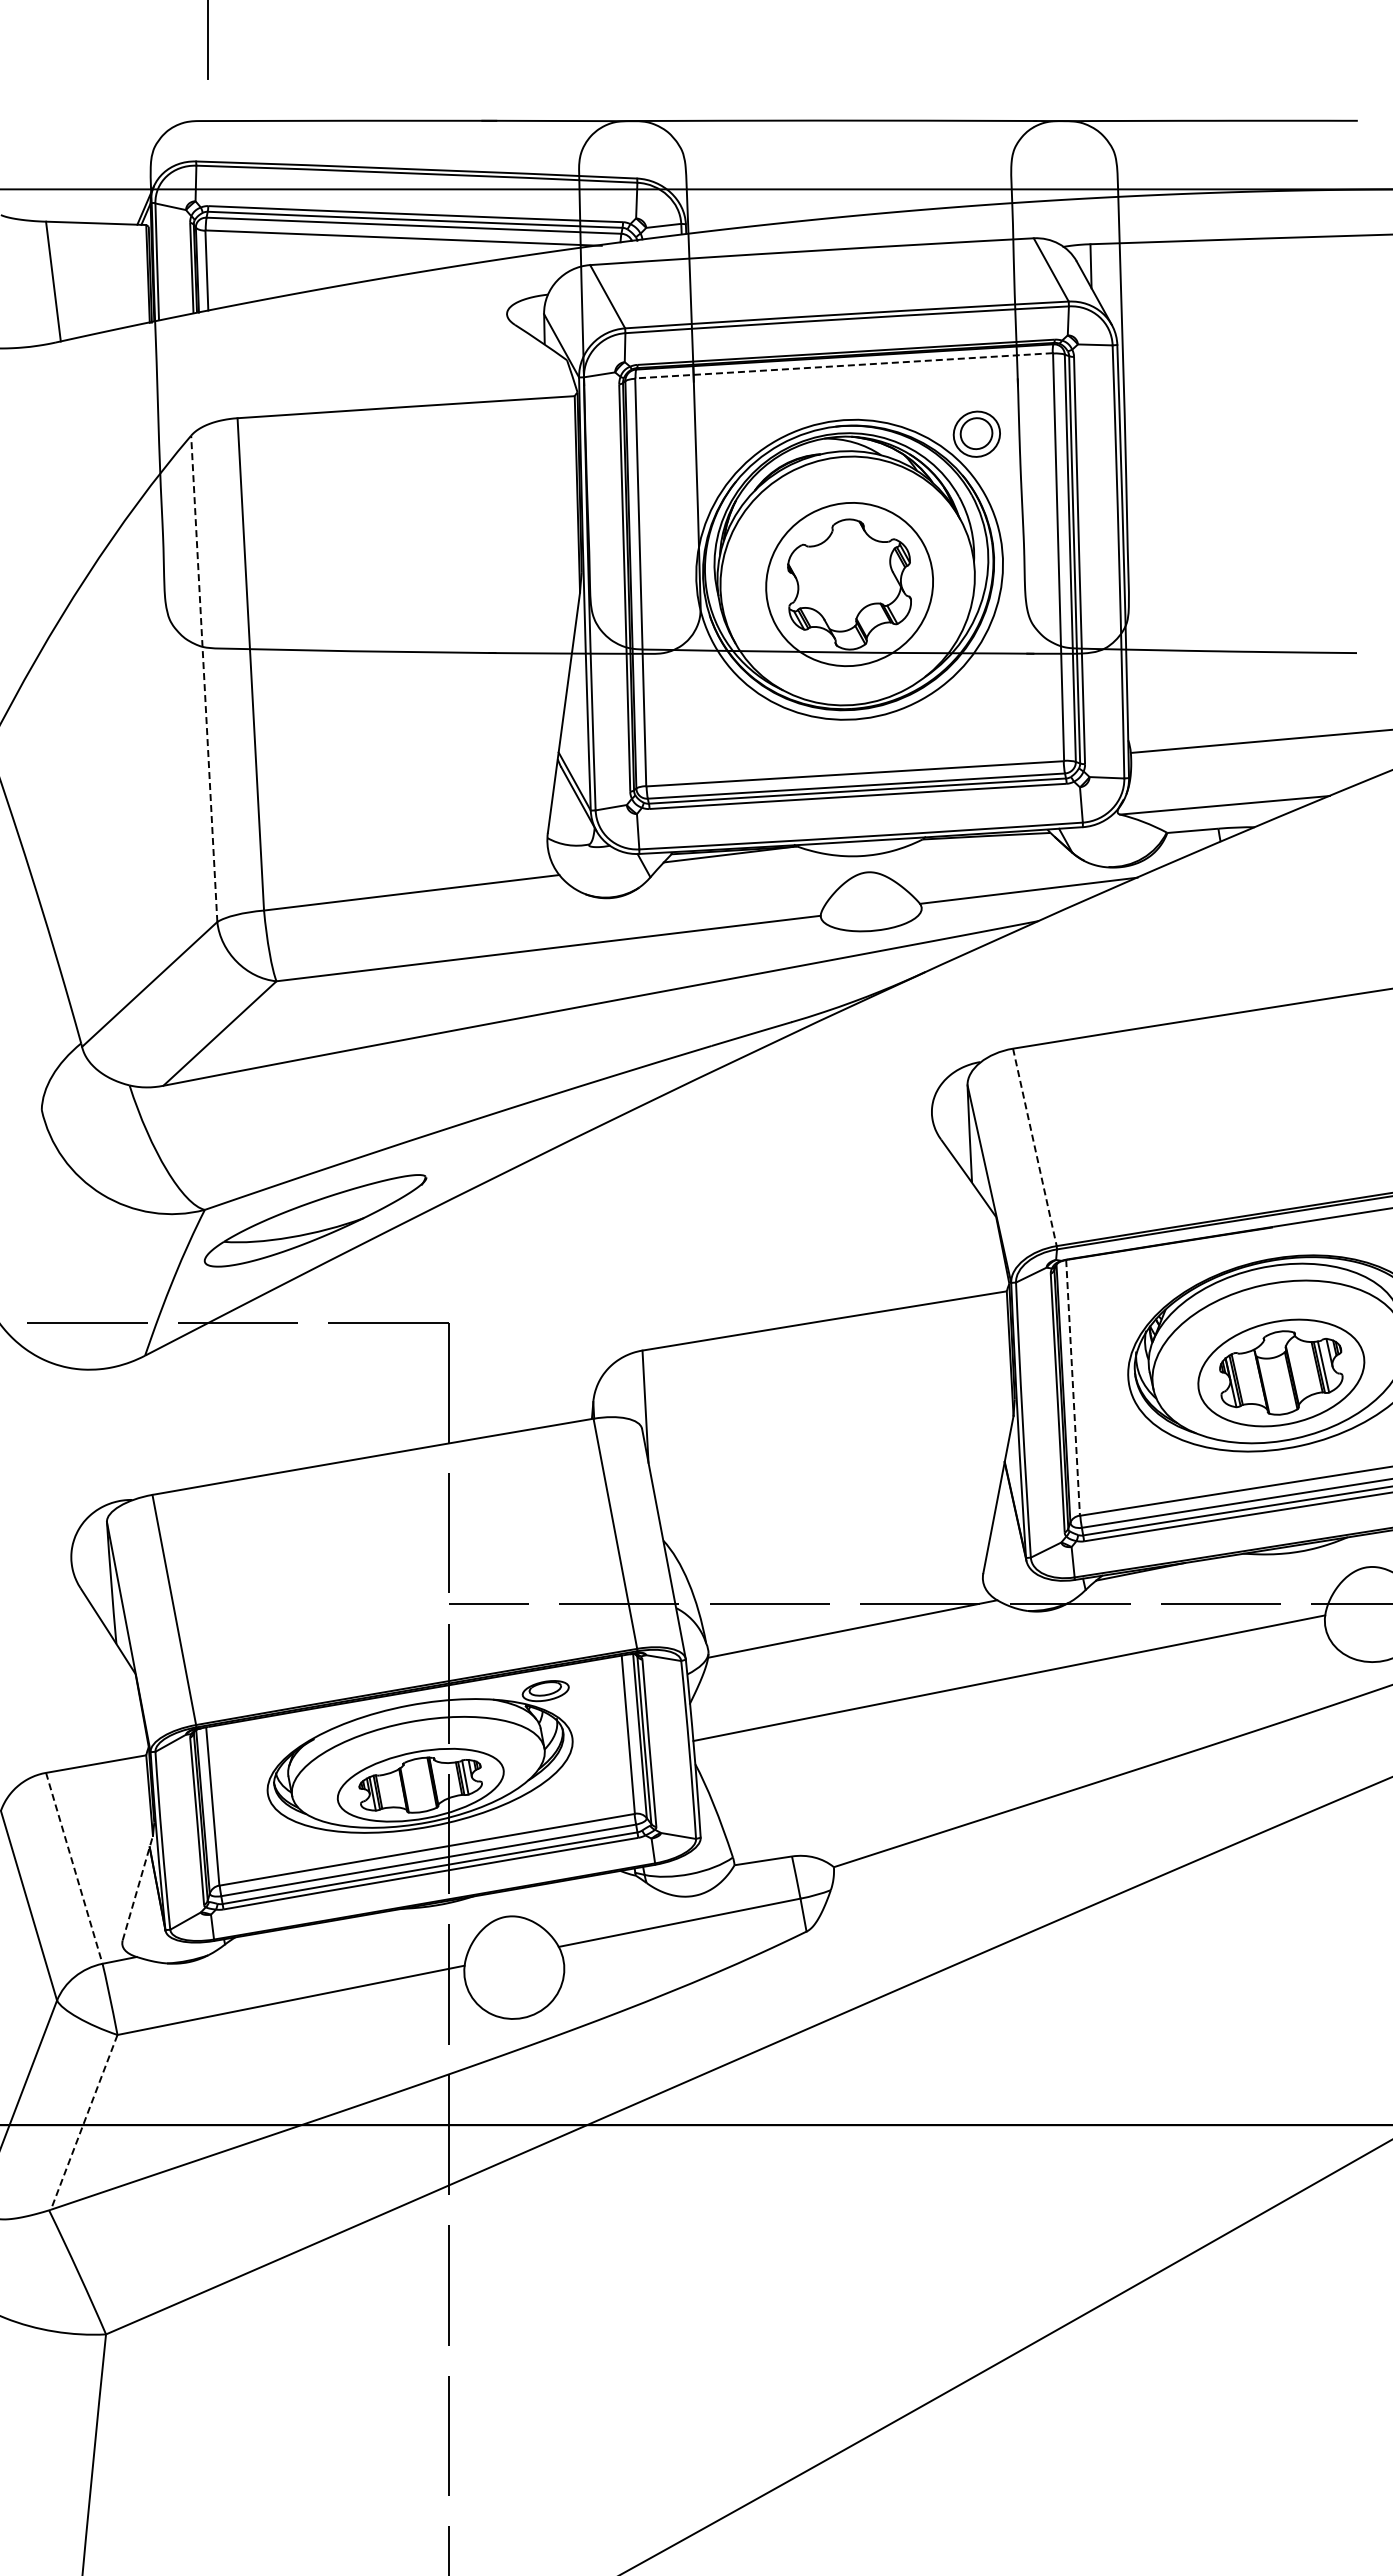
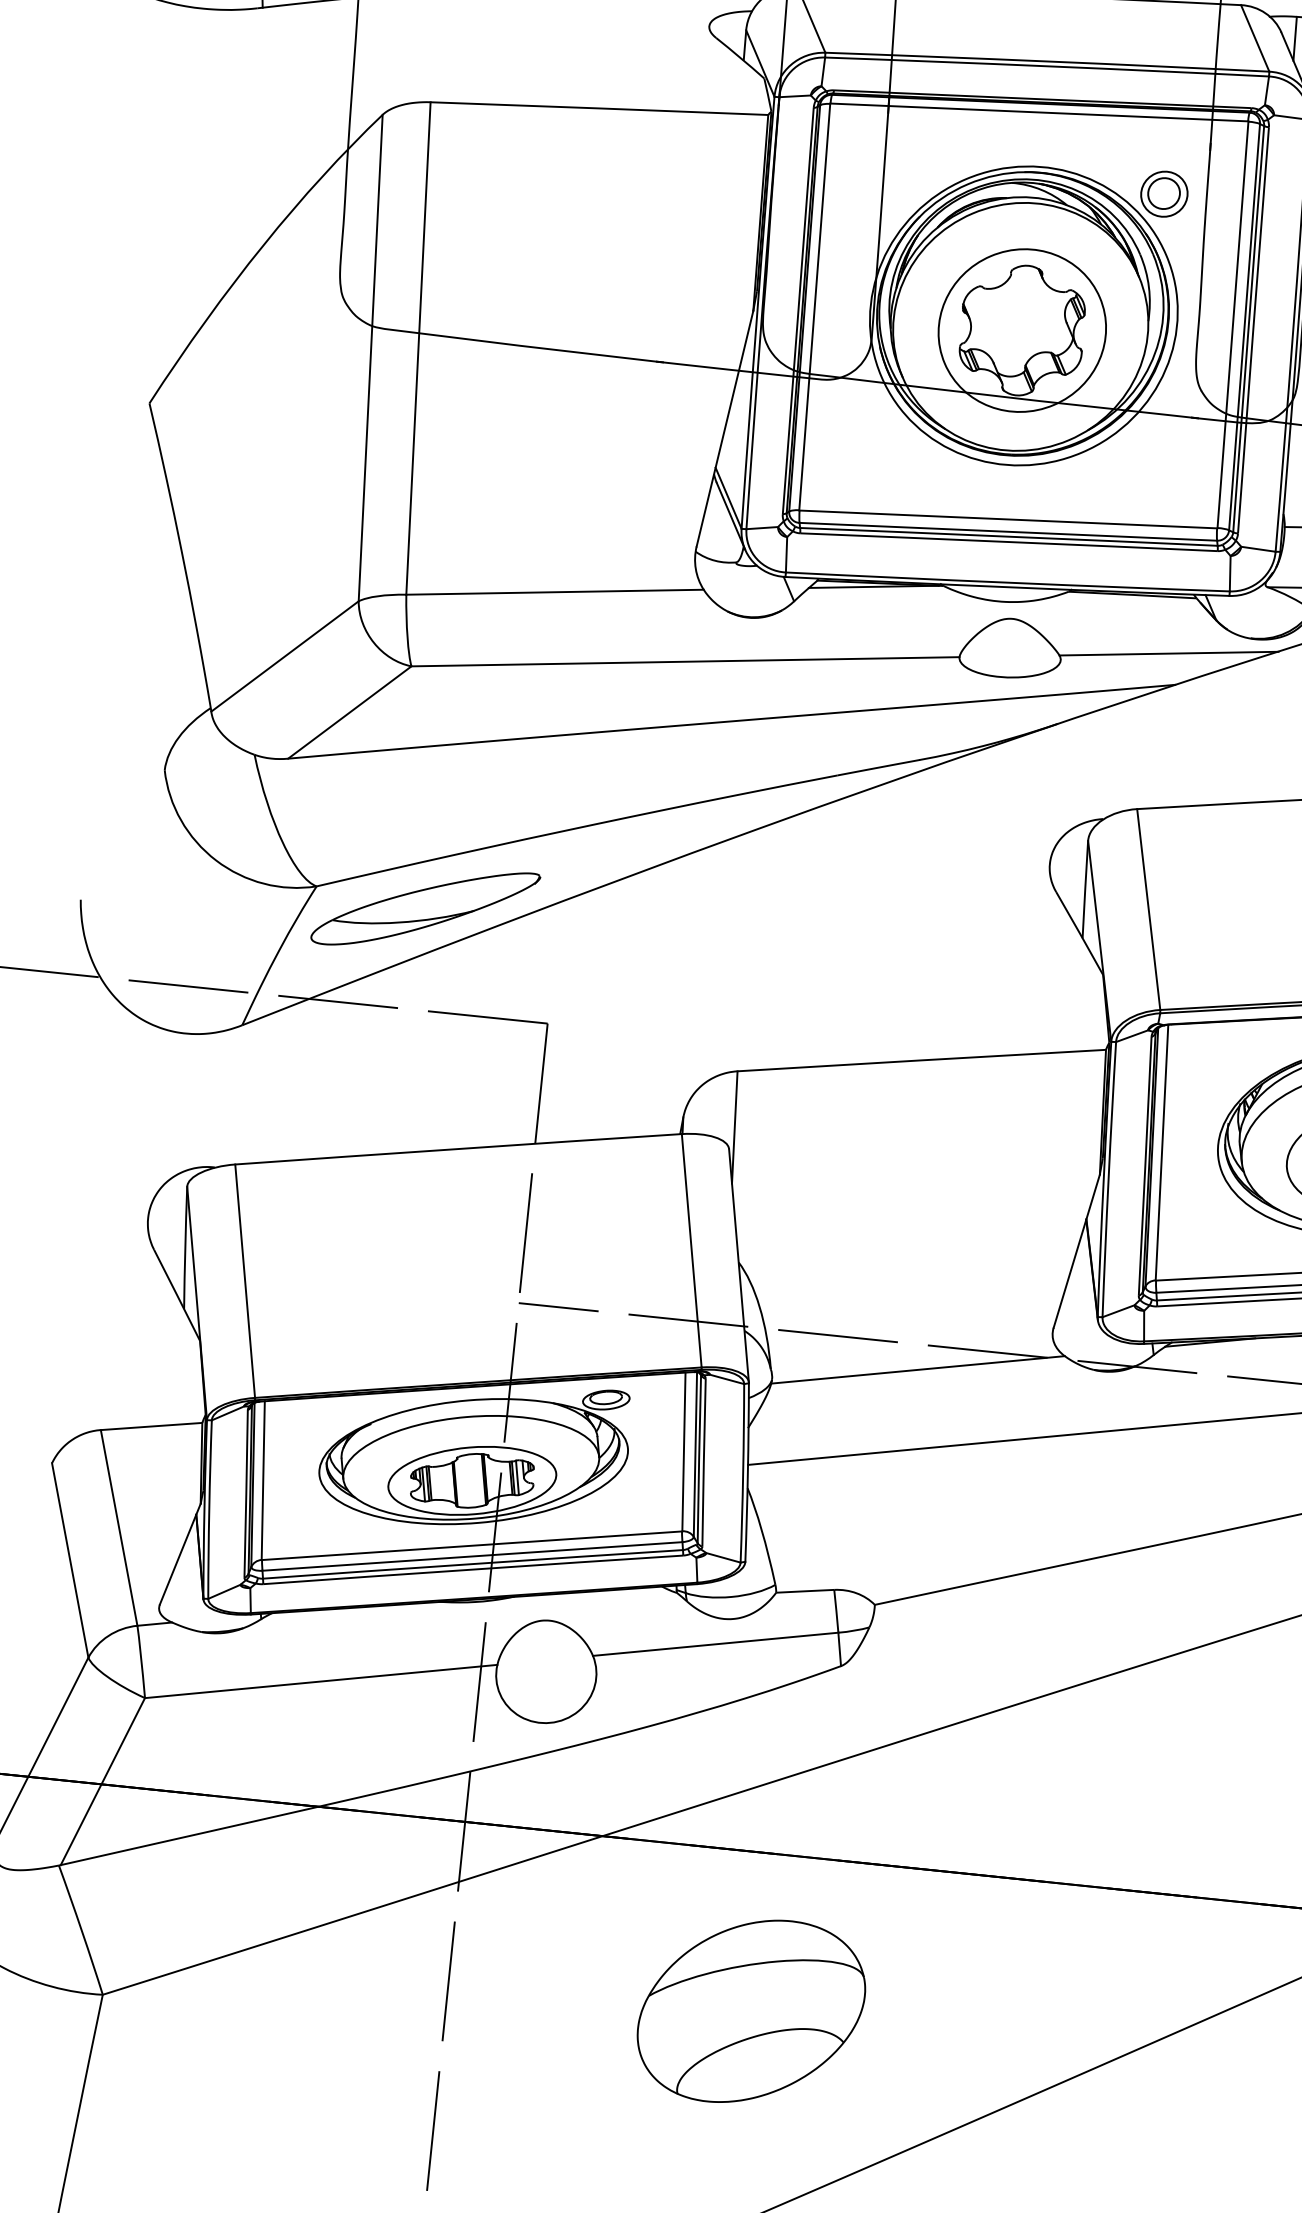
line: (844, 365) -> (1039, 112), dashed -> solid
line: (204, 678) -> (370, 357), dashed -> solid
line: (1035, 1147) -> (1149, 909), dashed -> solid
line: (1073, 1387) -> (1162, 1152), dashed -> solid
line: (74, 1868) -> (119, 1528), dashed -> solid
line: (137, 1887) -> (180, 1553), dashed -> solid
line: (84, 2122) -> (103, 1781), dashed -> solid
part: (753, 2284) -> (751, 2011), added

